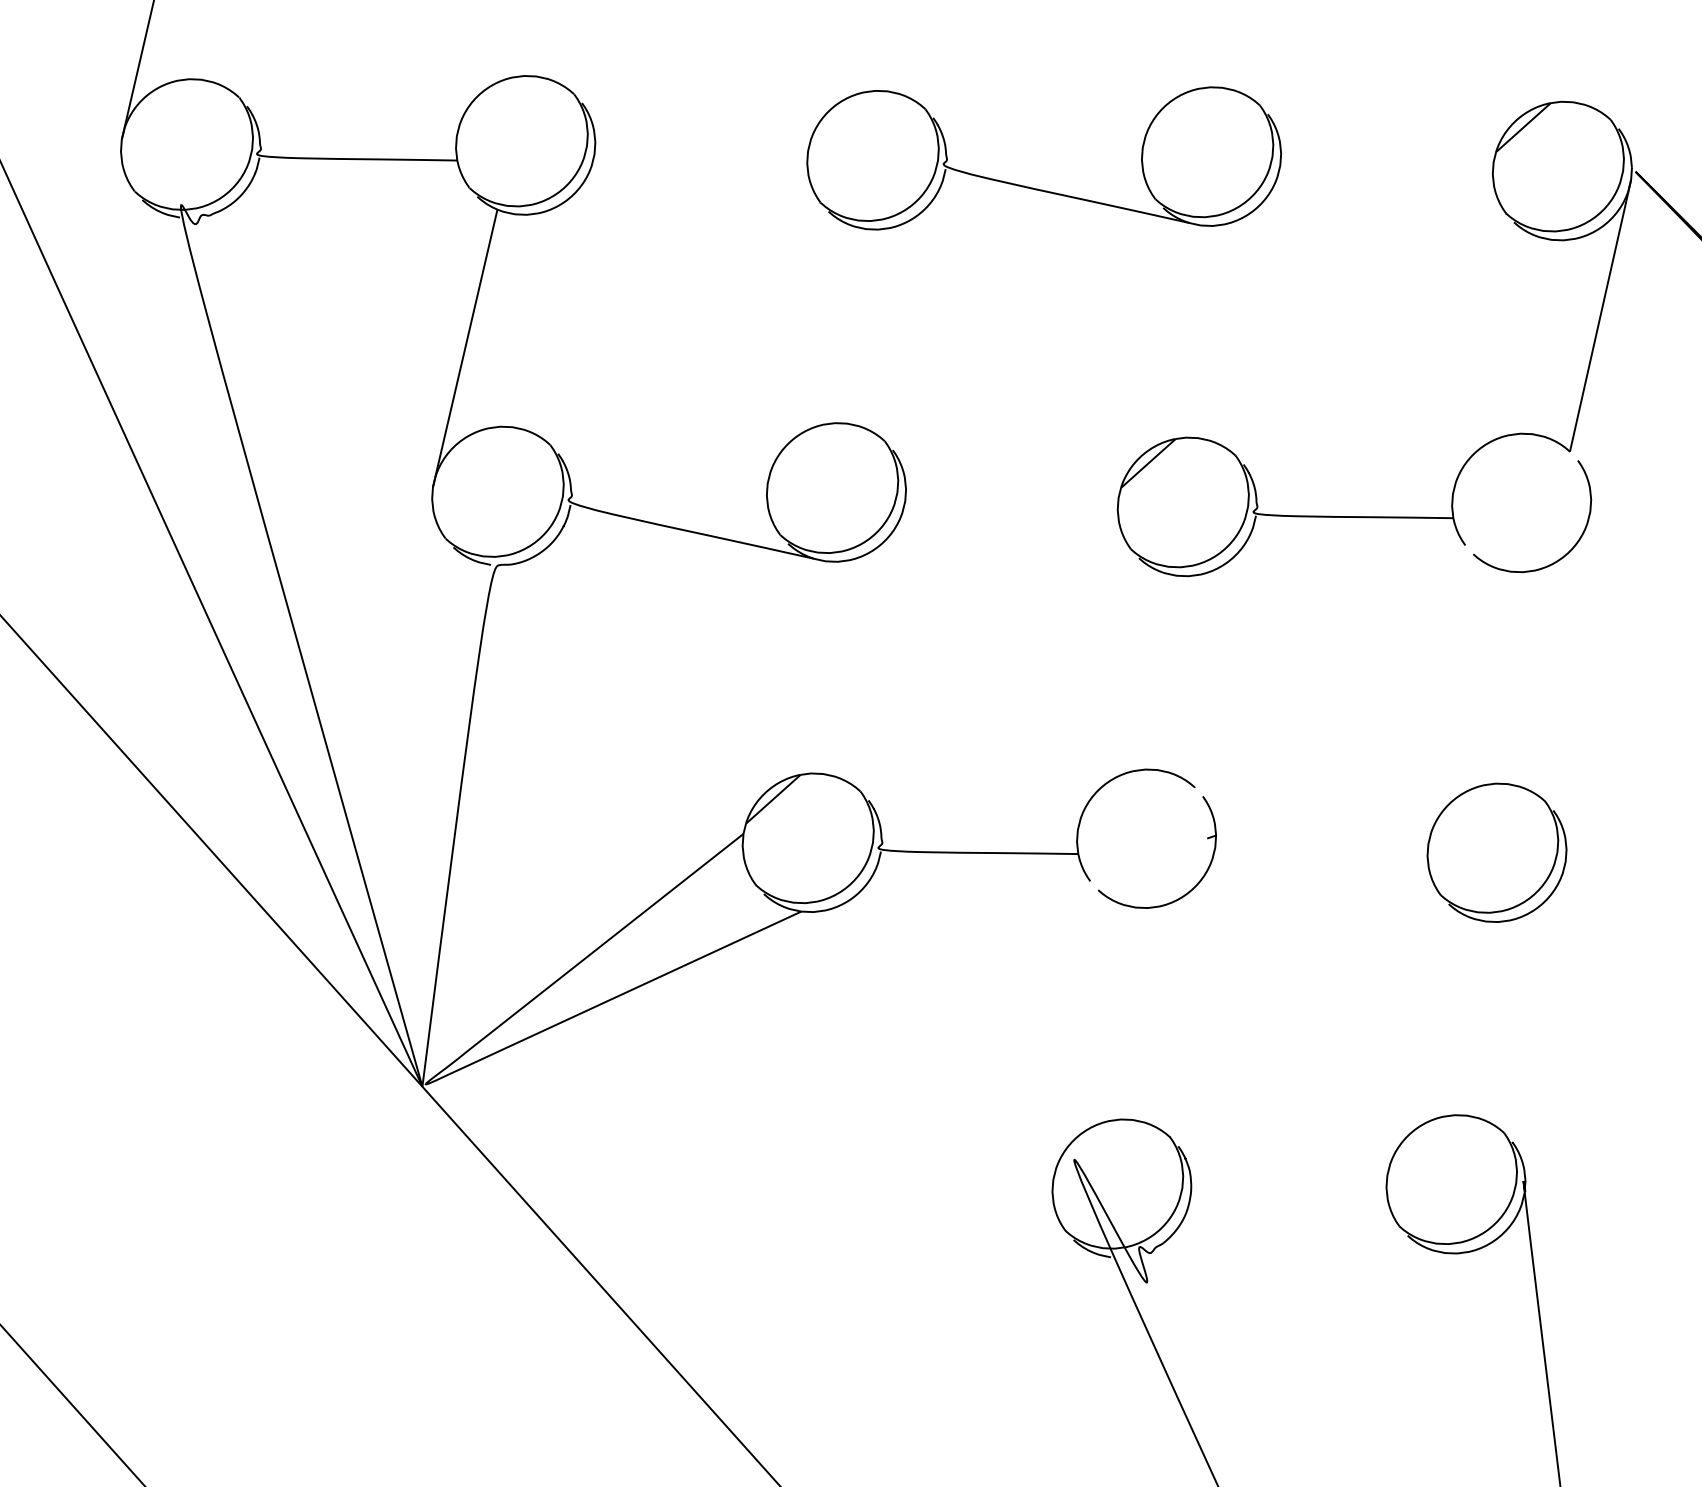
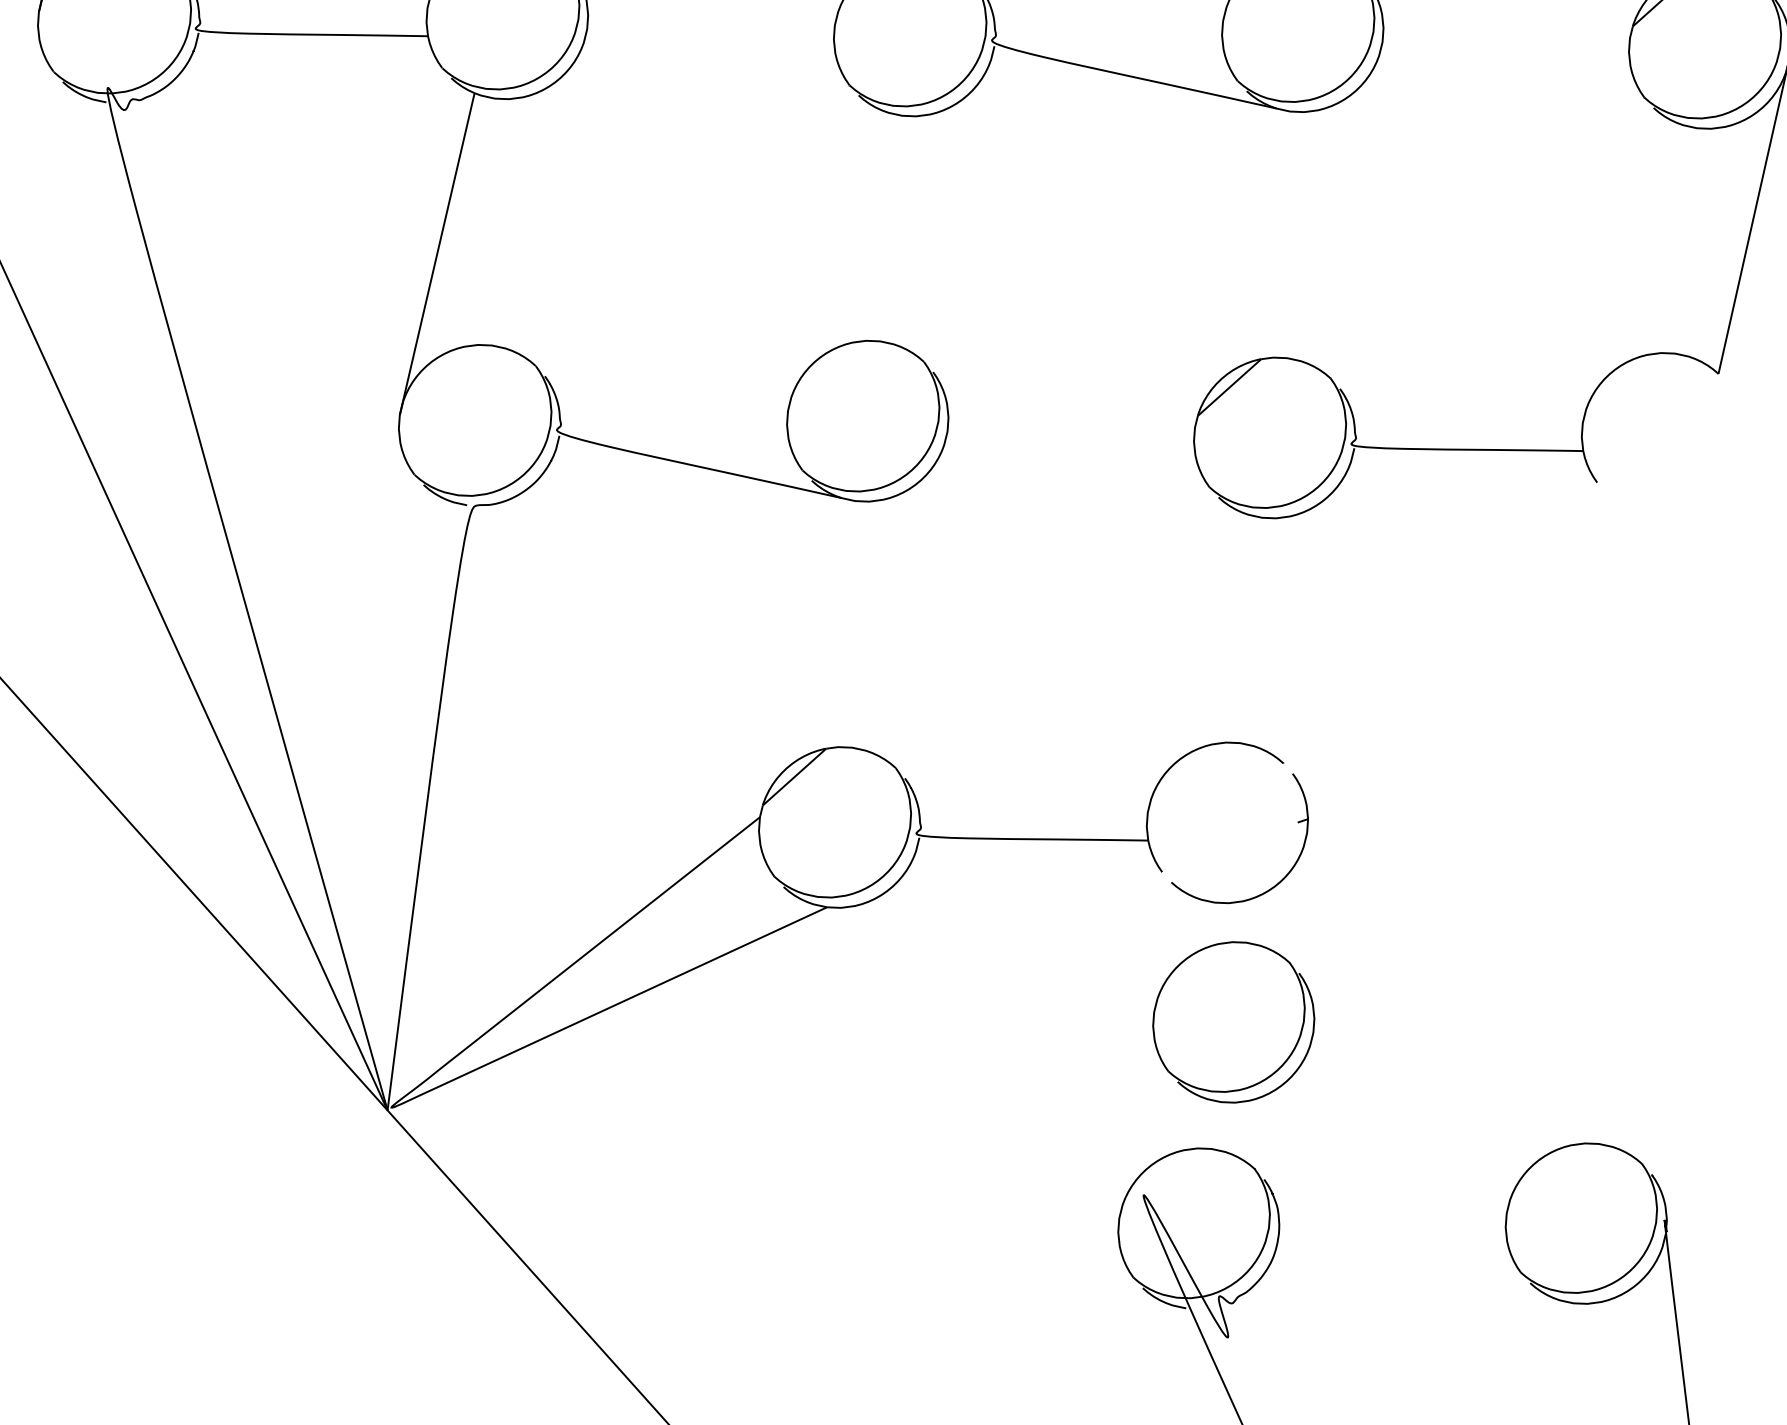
curve: (1564, 554) -> (1712, 493), removed
part: (1496, 852) -> (1233, 1022), moved

